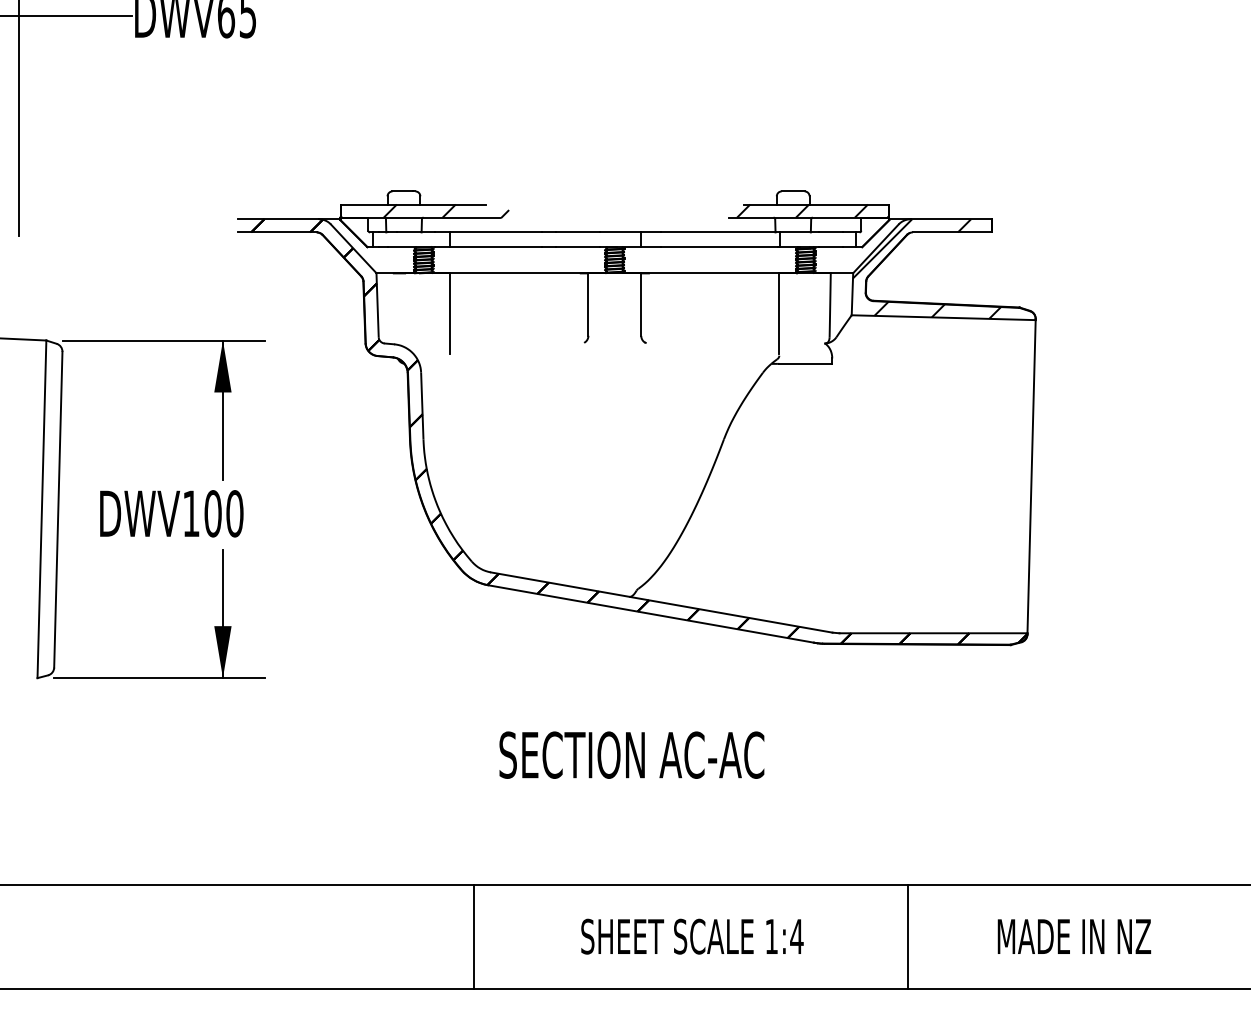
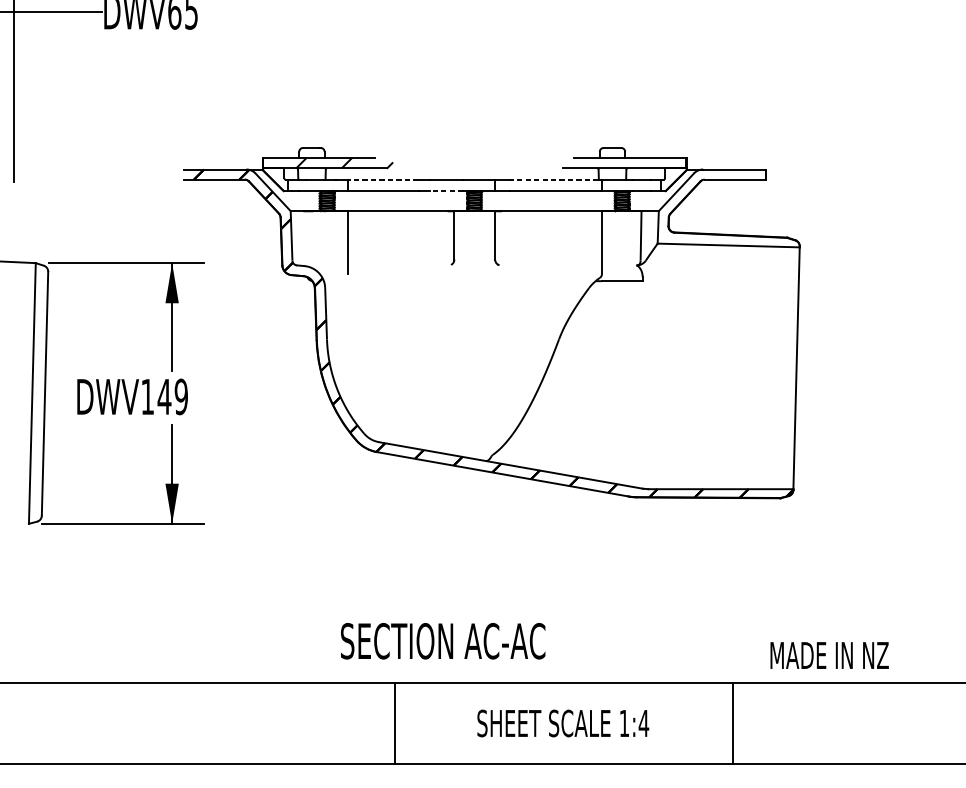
hatch: (802, 210) -> (619, 162), removed
line: (496, 232) -> (383, 179), solid -> dashed
line: (717, 232) -> (554, 179), solid -> dashed
line: (578, 247) -> (446, 191), solid -> dashed
hatch: (927, 268) -> (716, 207), removed
text: (223, 513) -> (172, 396), DWV100 -> DWV149
text: (631, 754) -> (442, 640), moved
line: (474, 936) -> (395, 723), moved
text: (692, 936) -> (563, 723), moved
line: (907, 936) -> (732, 723), moved
text: (1074, 936) -> (829, 655), moved

